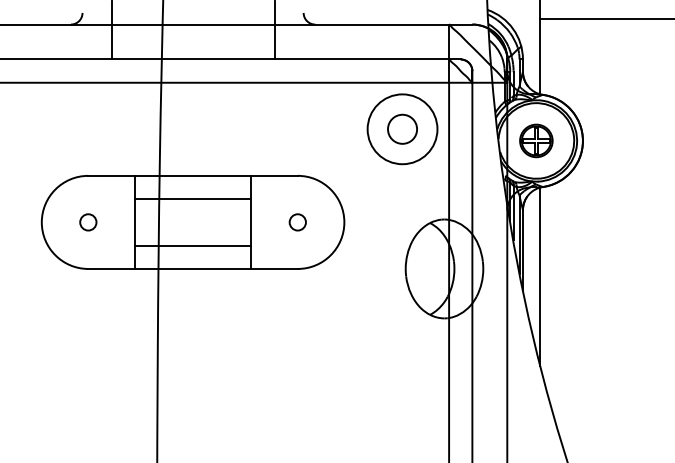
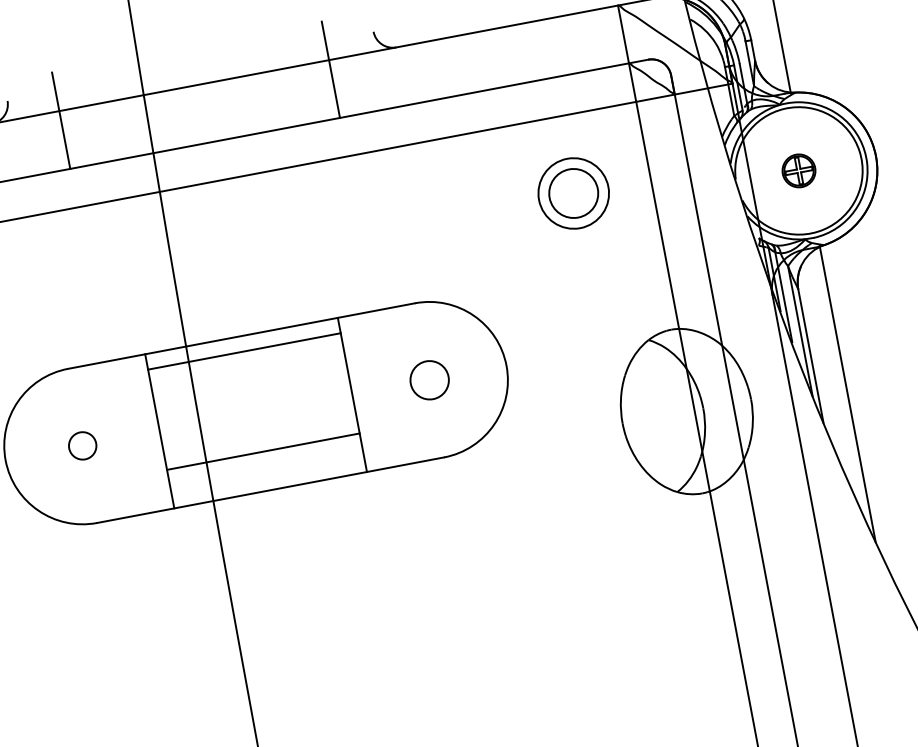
circle: (402, 129) -> (573, 193), size x0.6
part: (536, 140) -> (798, 170), size x0.6
line: (192, 199) -> (243, 352), moved
circle: (297, 222) -> (428, 380), size x1.4

